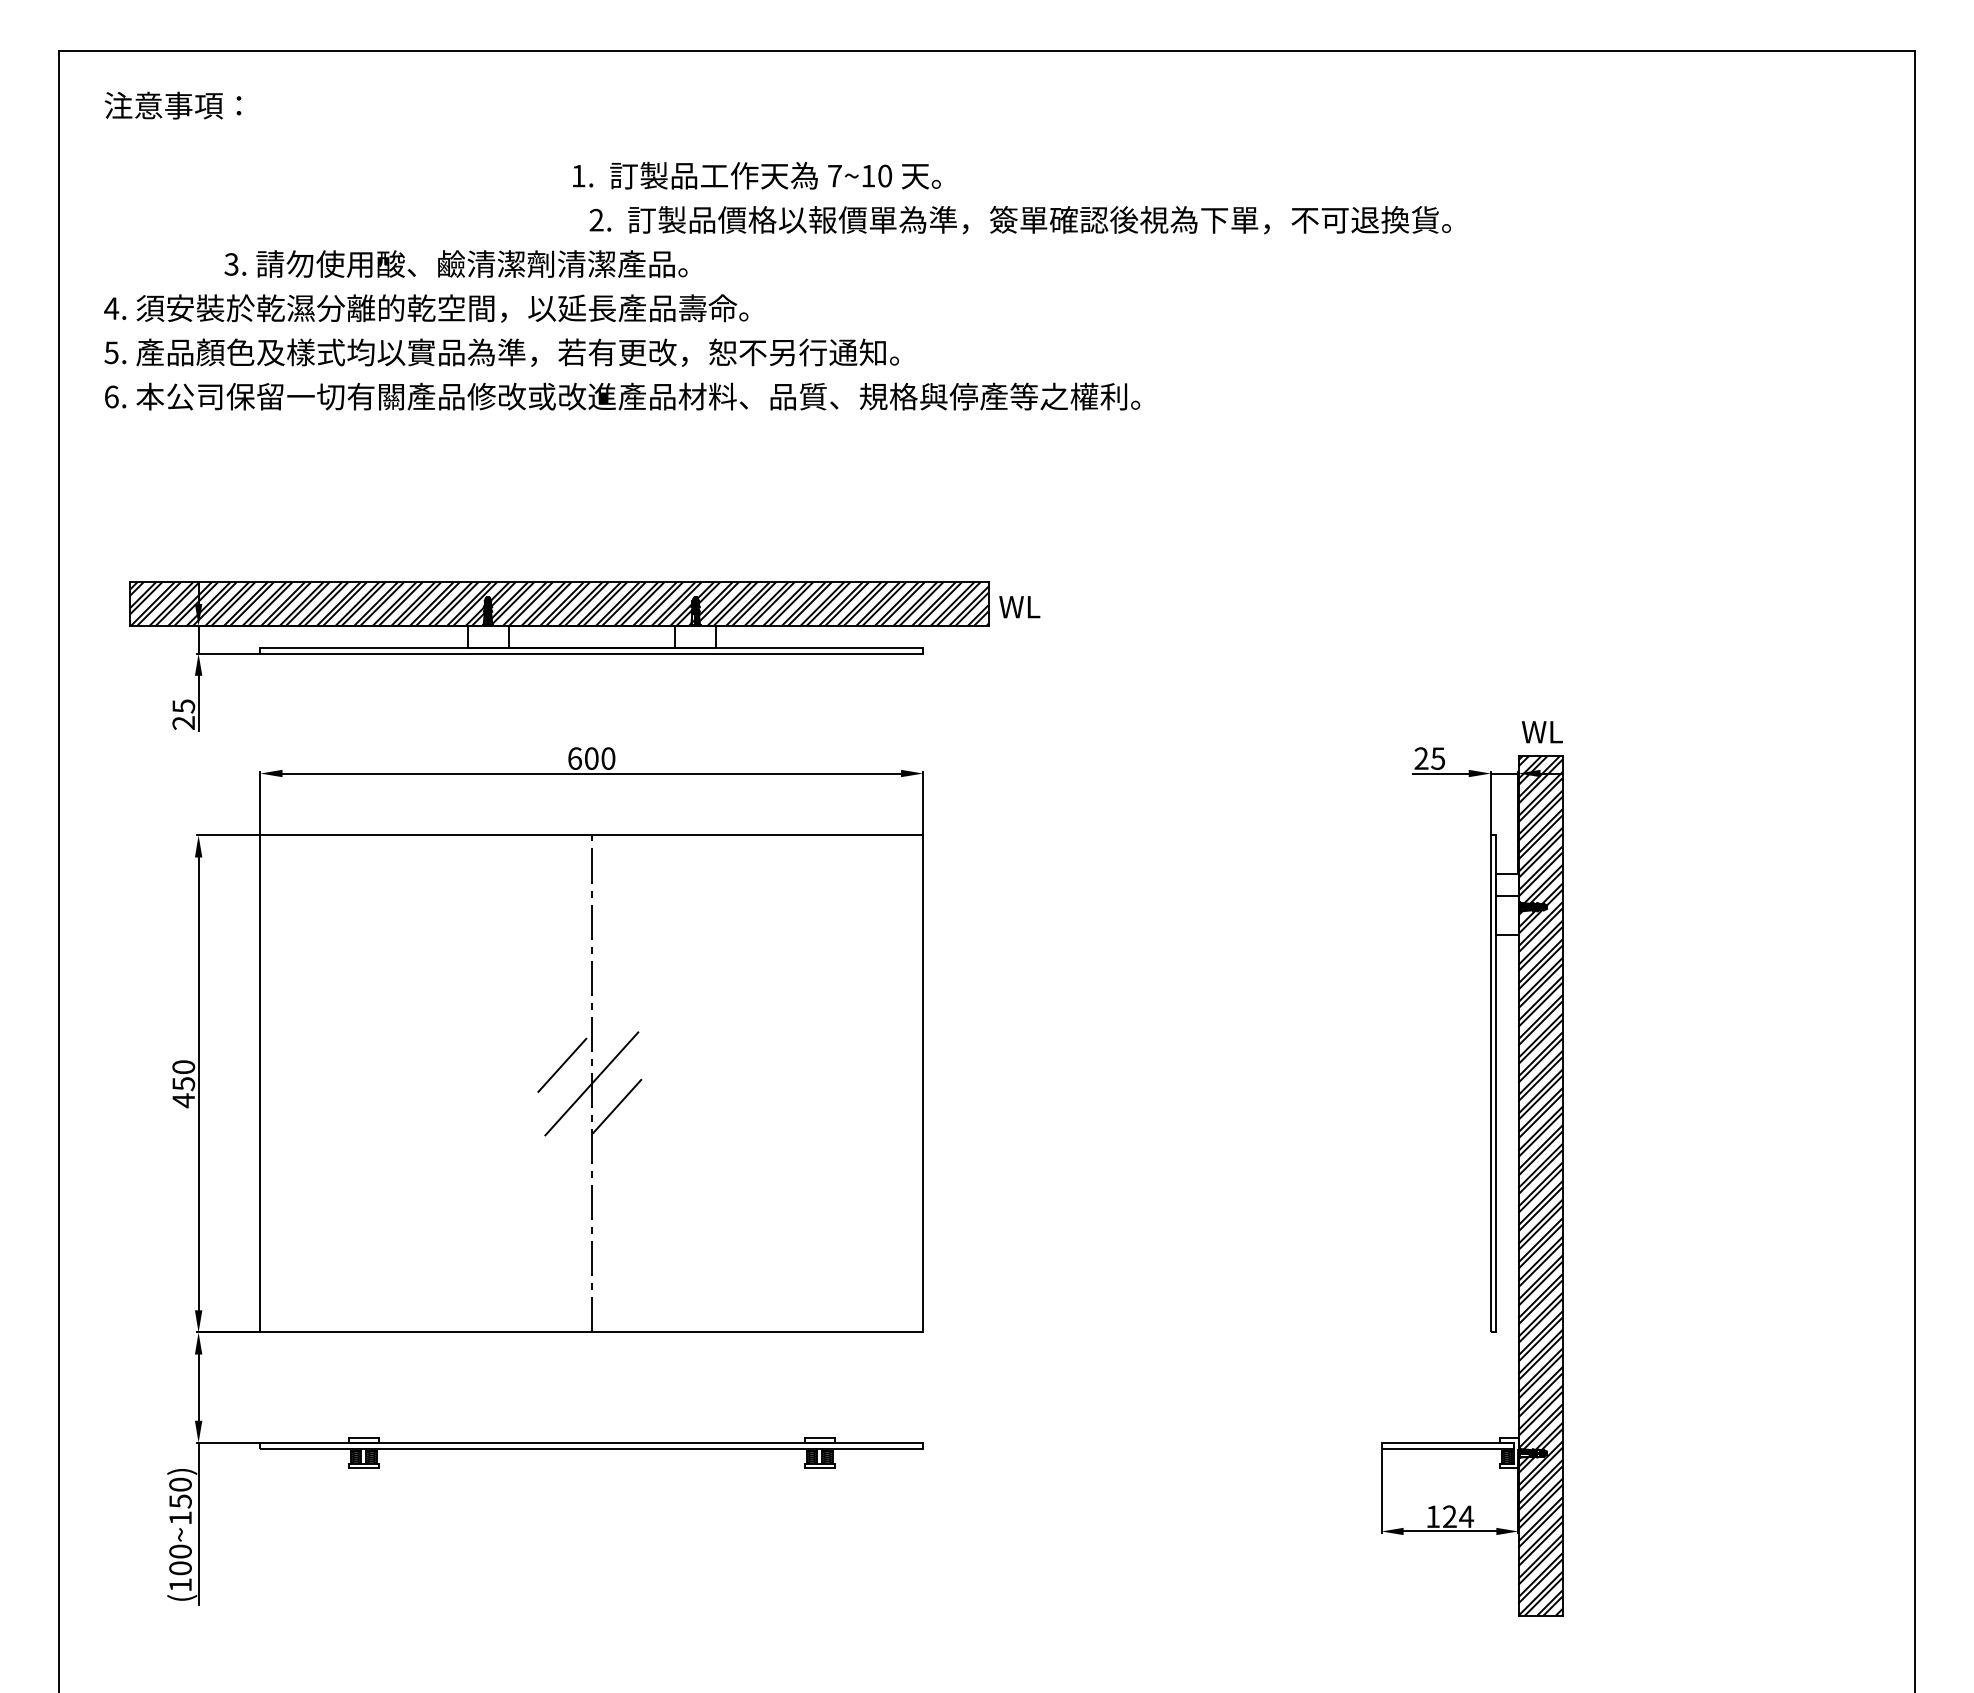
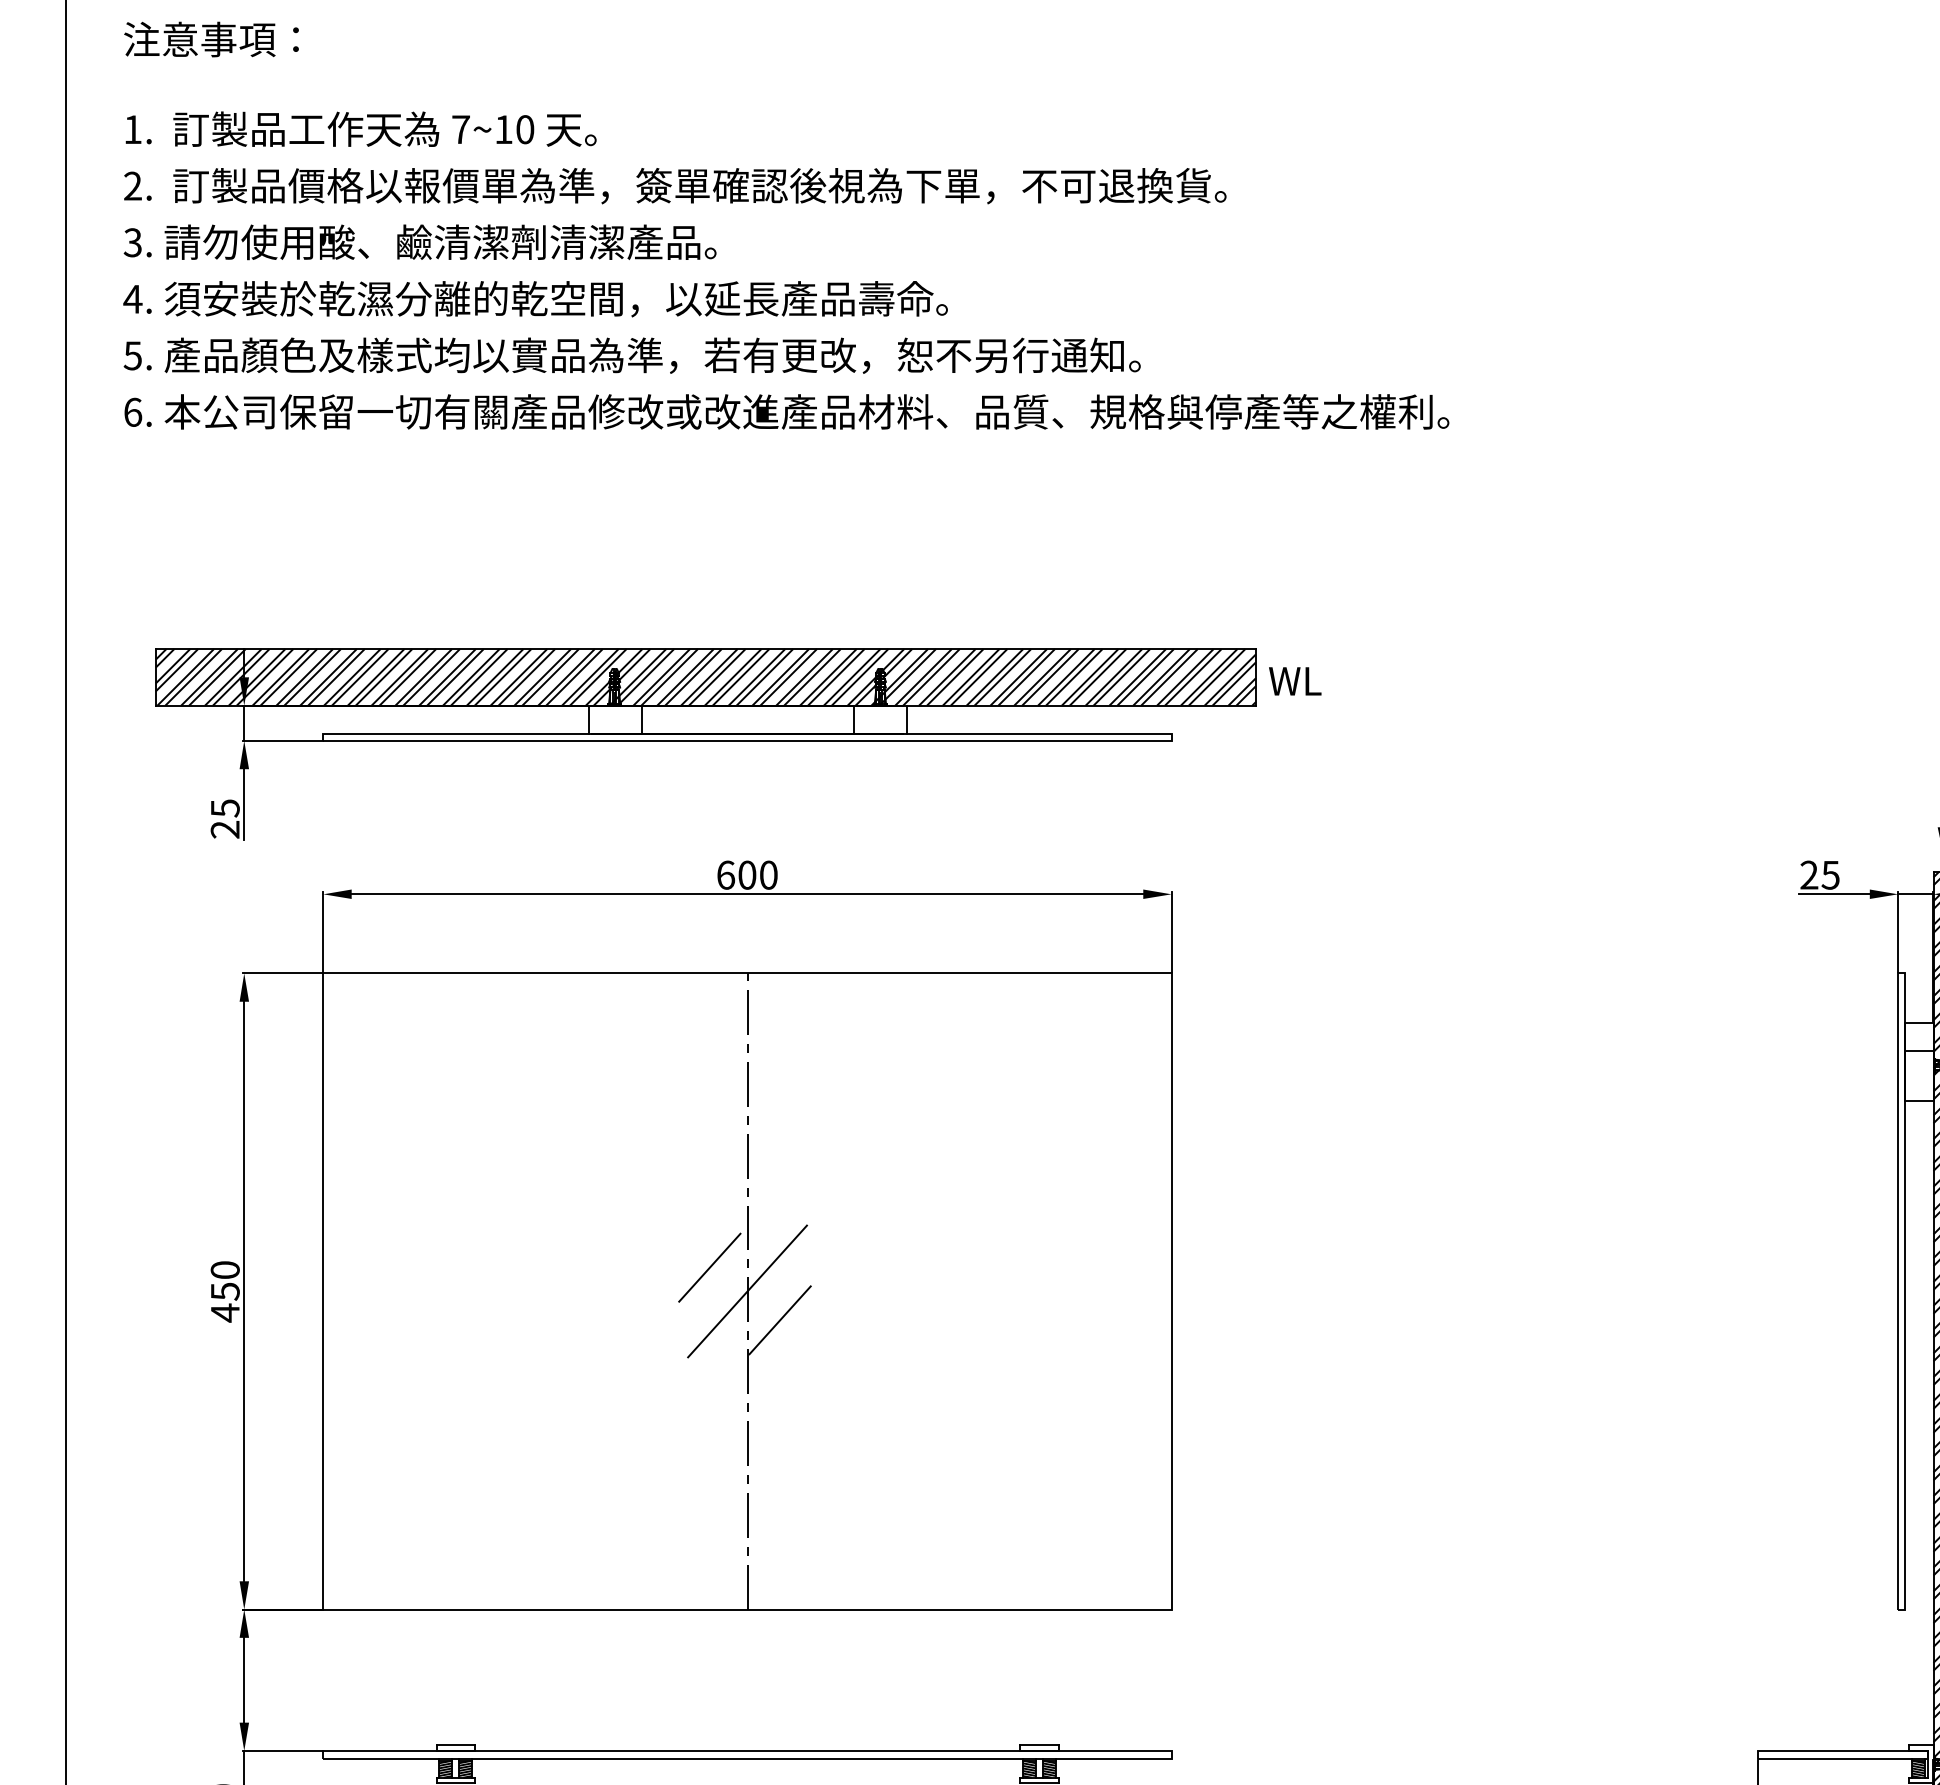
text: (756, 175) -> (360, 128), moved
text: (1020, 220) -> (675, 186), moved
text: (455, 263) -> (419, 241), moved

